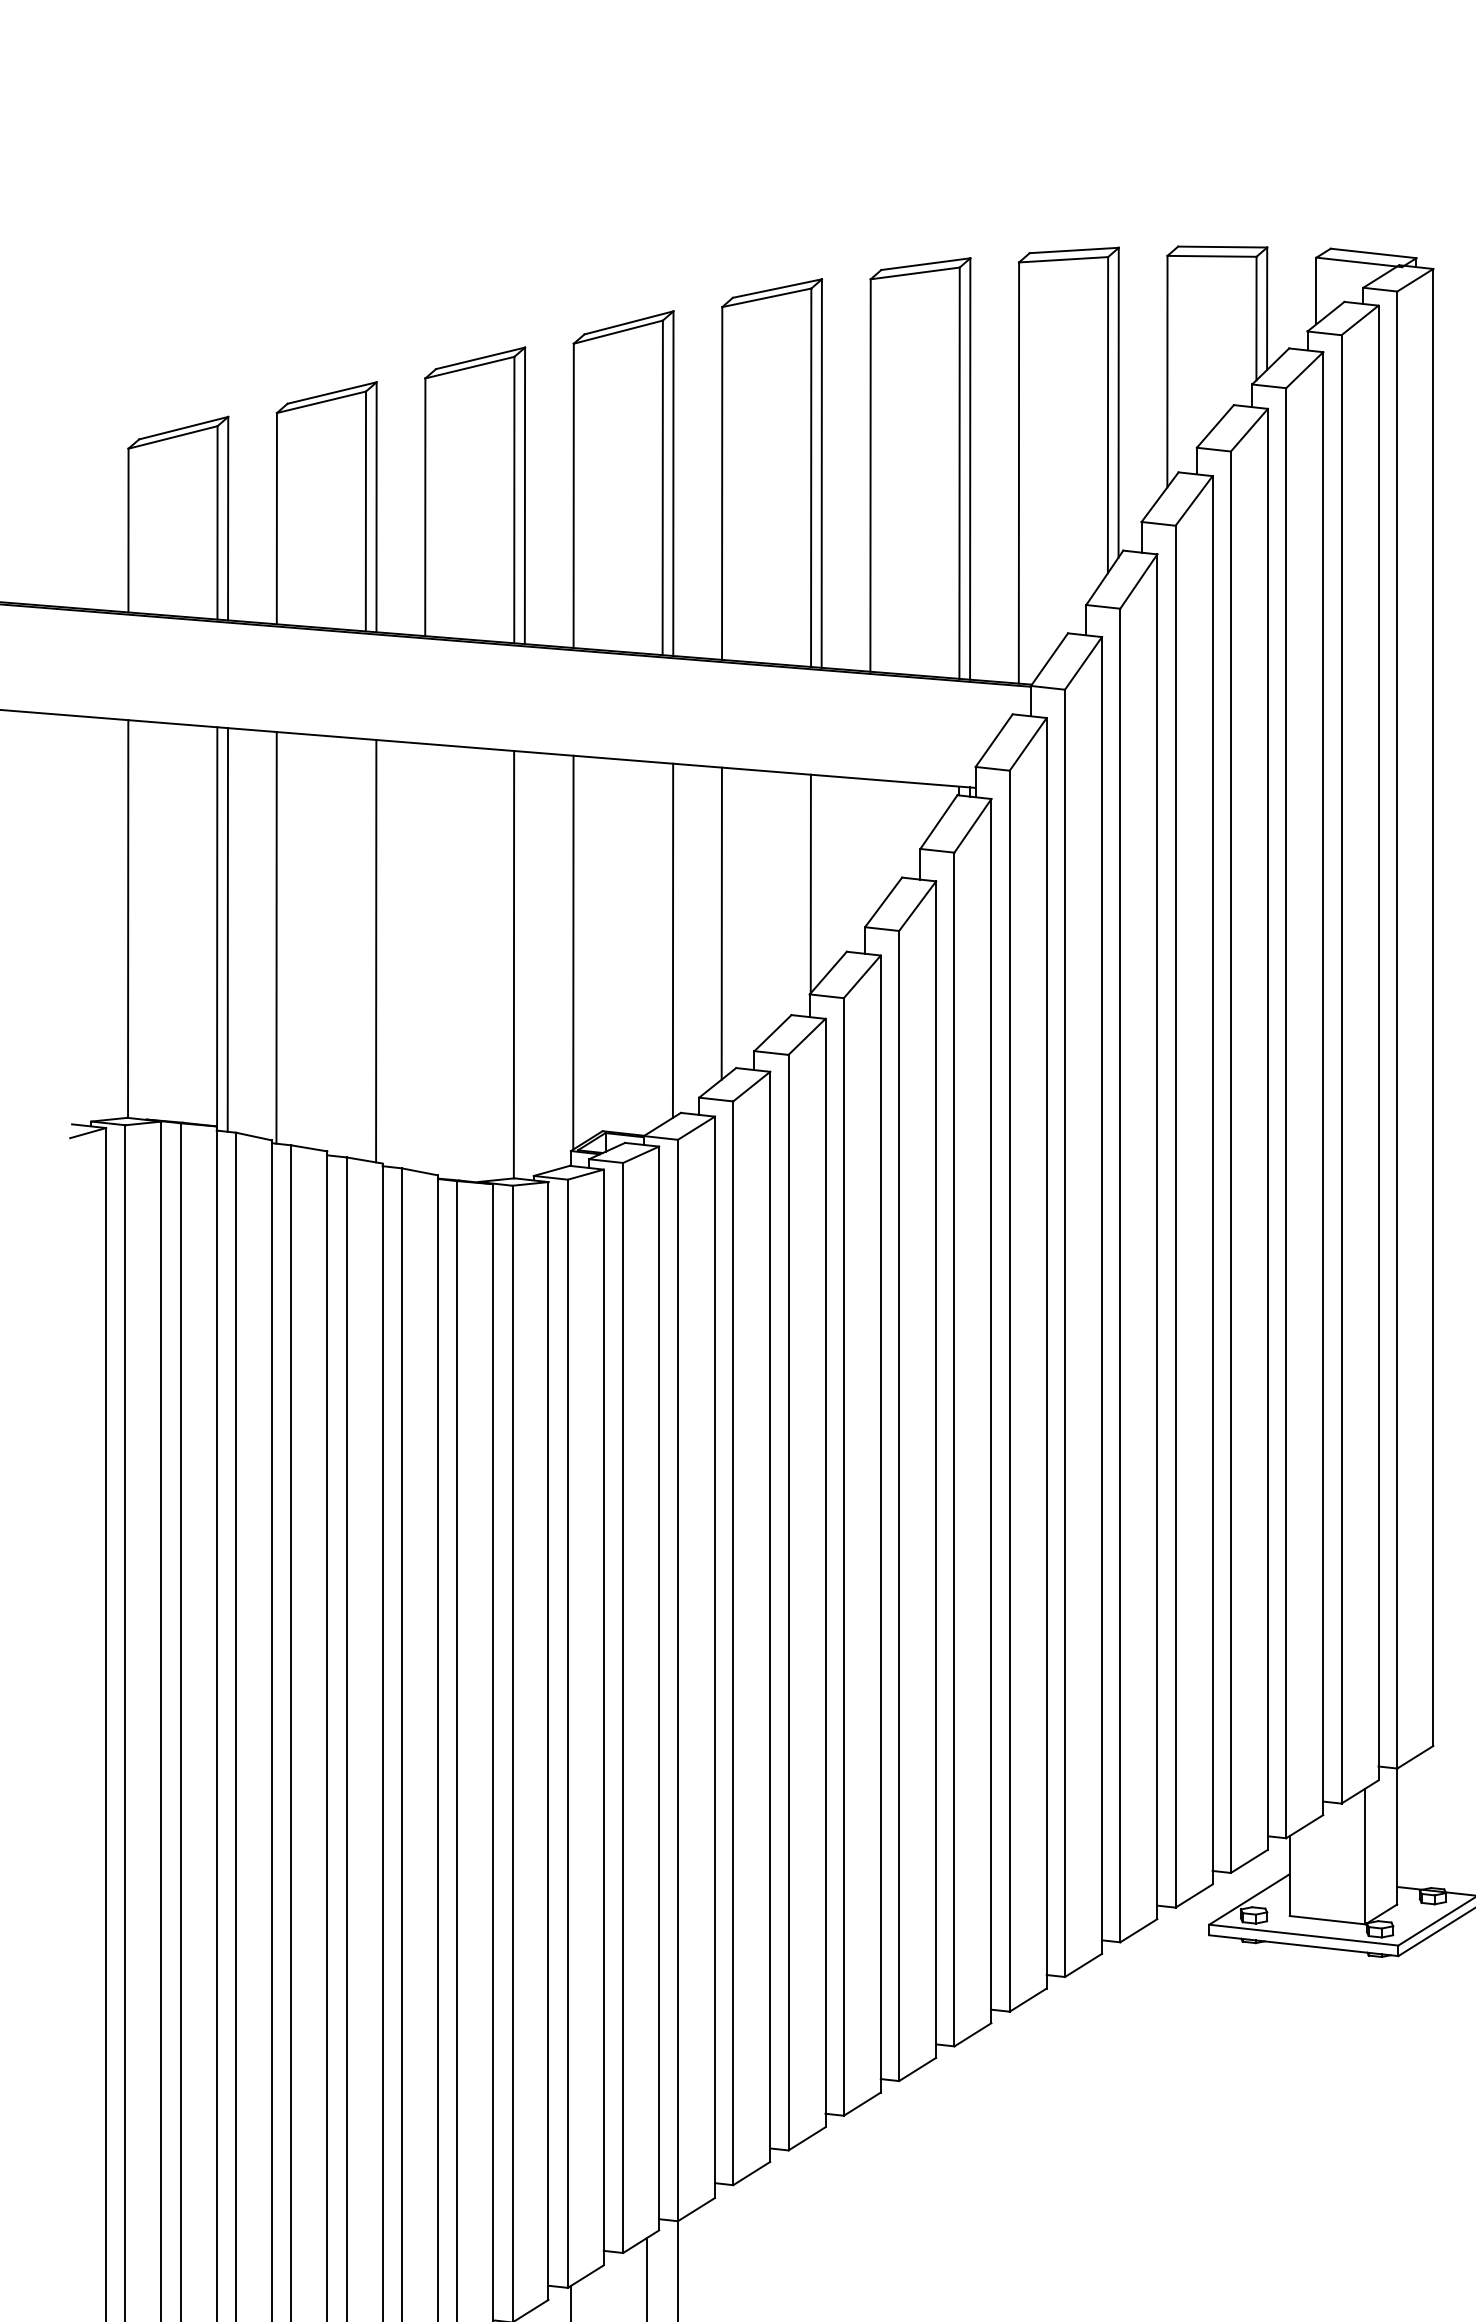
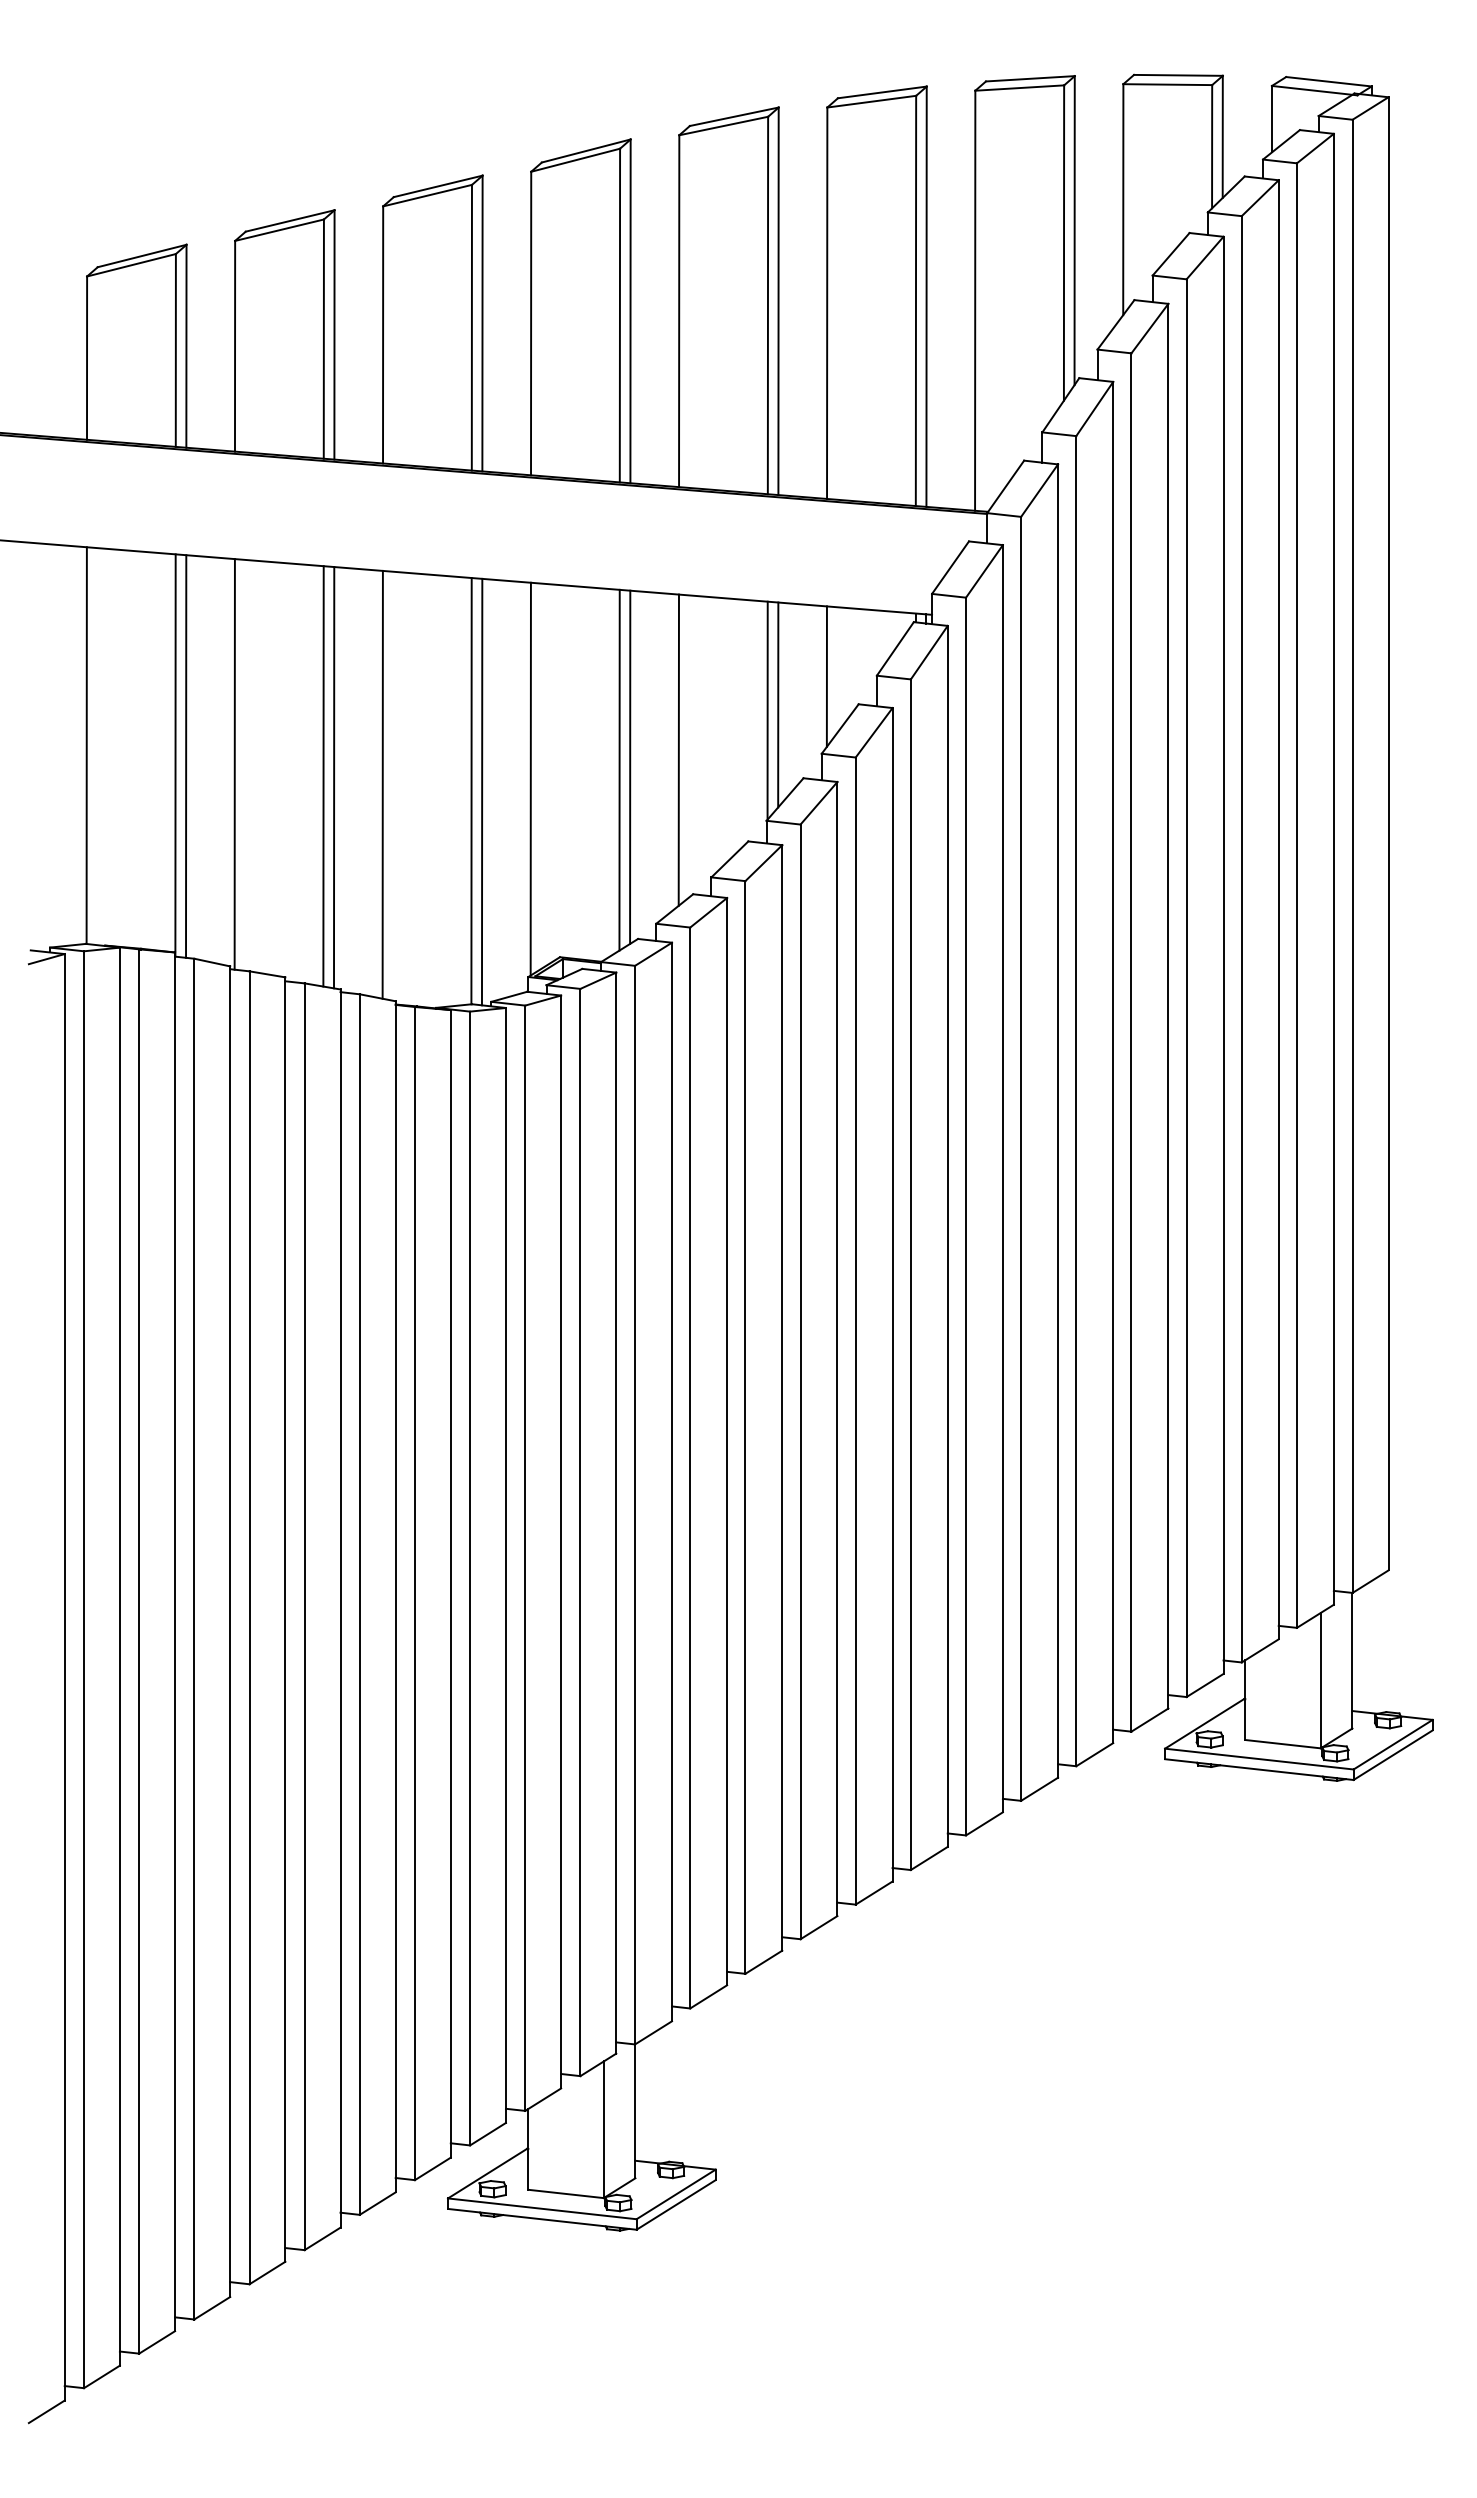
line: (869, 849) -> (826, 676), added
line: (821, 877) -> (778, 704), added
line: (662, 942) -> (619, 769), added
line: (365, 950) -> (323, 776), added
line: (424, 958) -> (382, 784), added
line: (523, 965) -> (481, 791), added

